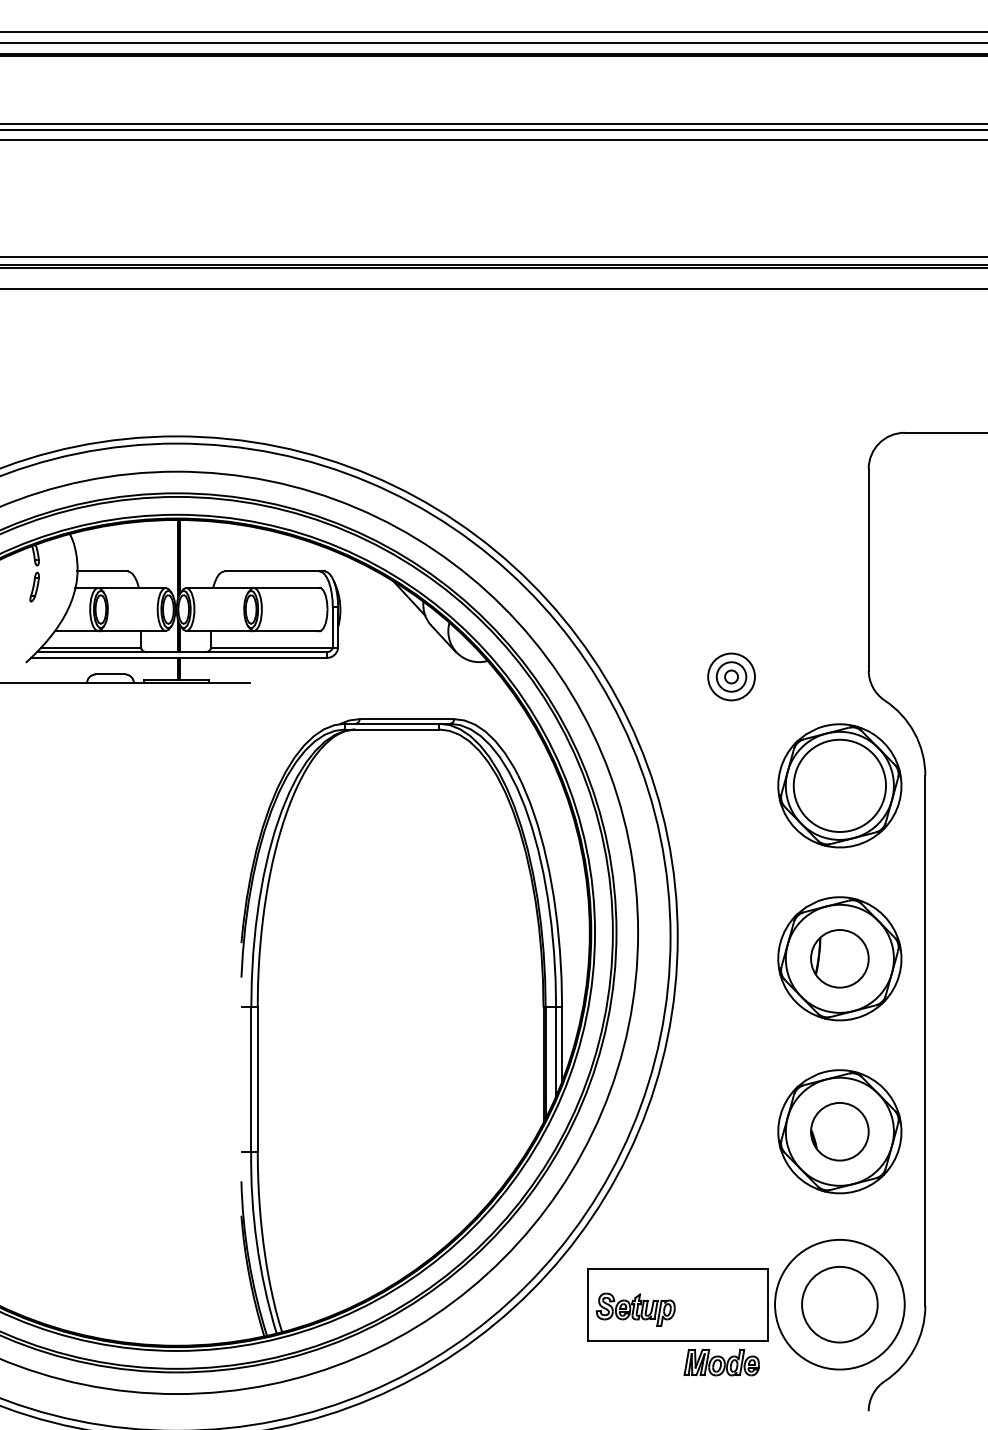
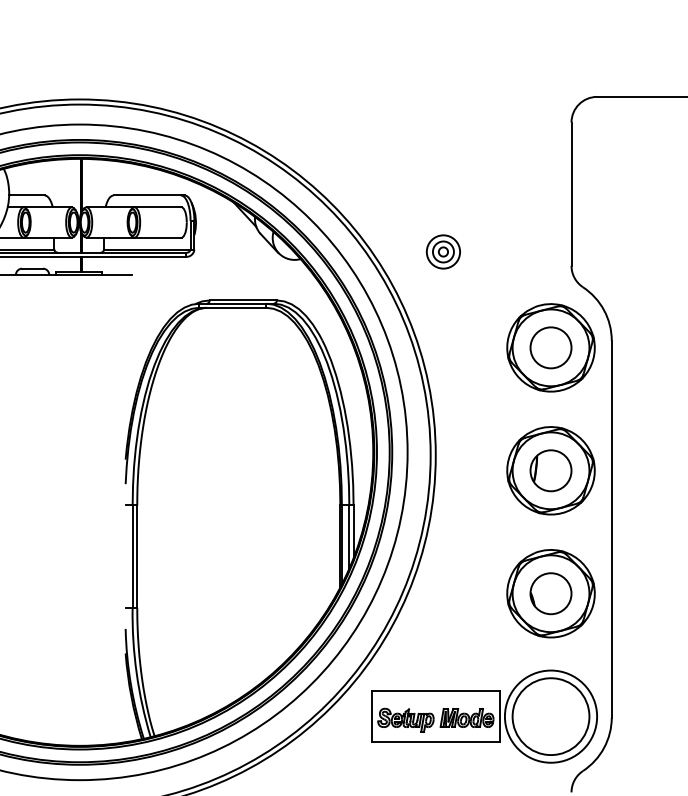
part: (731, 676) -> (443, 251), moved
circle: (839, 785) -> (550, 347), size x0.62
circle: (839, 1304) -> (550, 716), size x1.43
part: (721, 1362) -> (466, 717), moved

